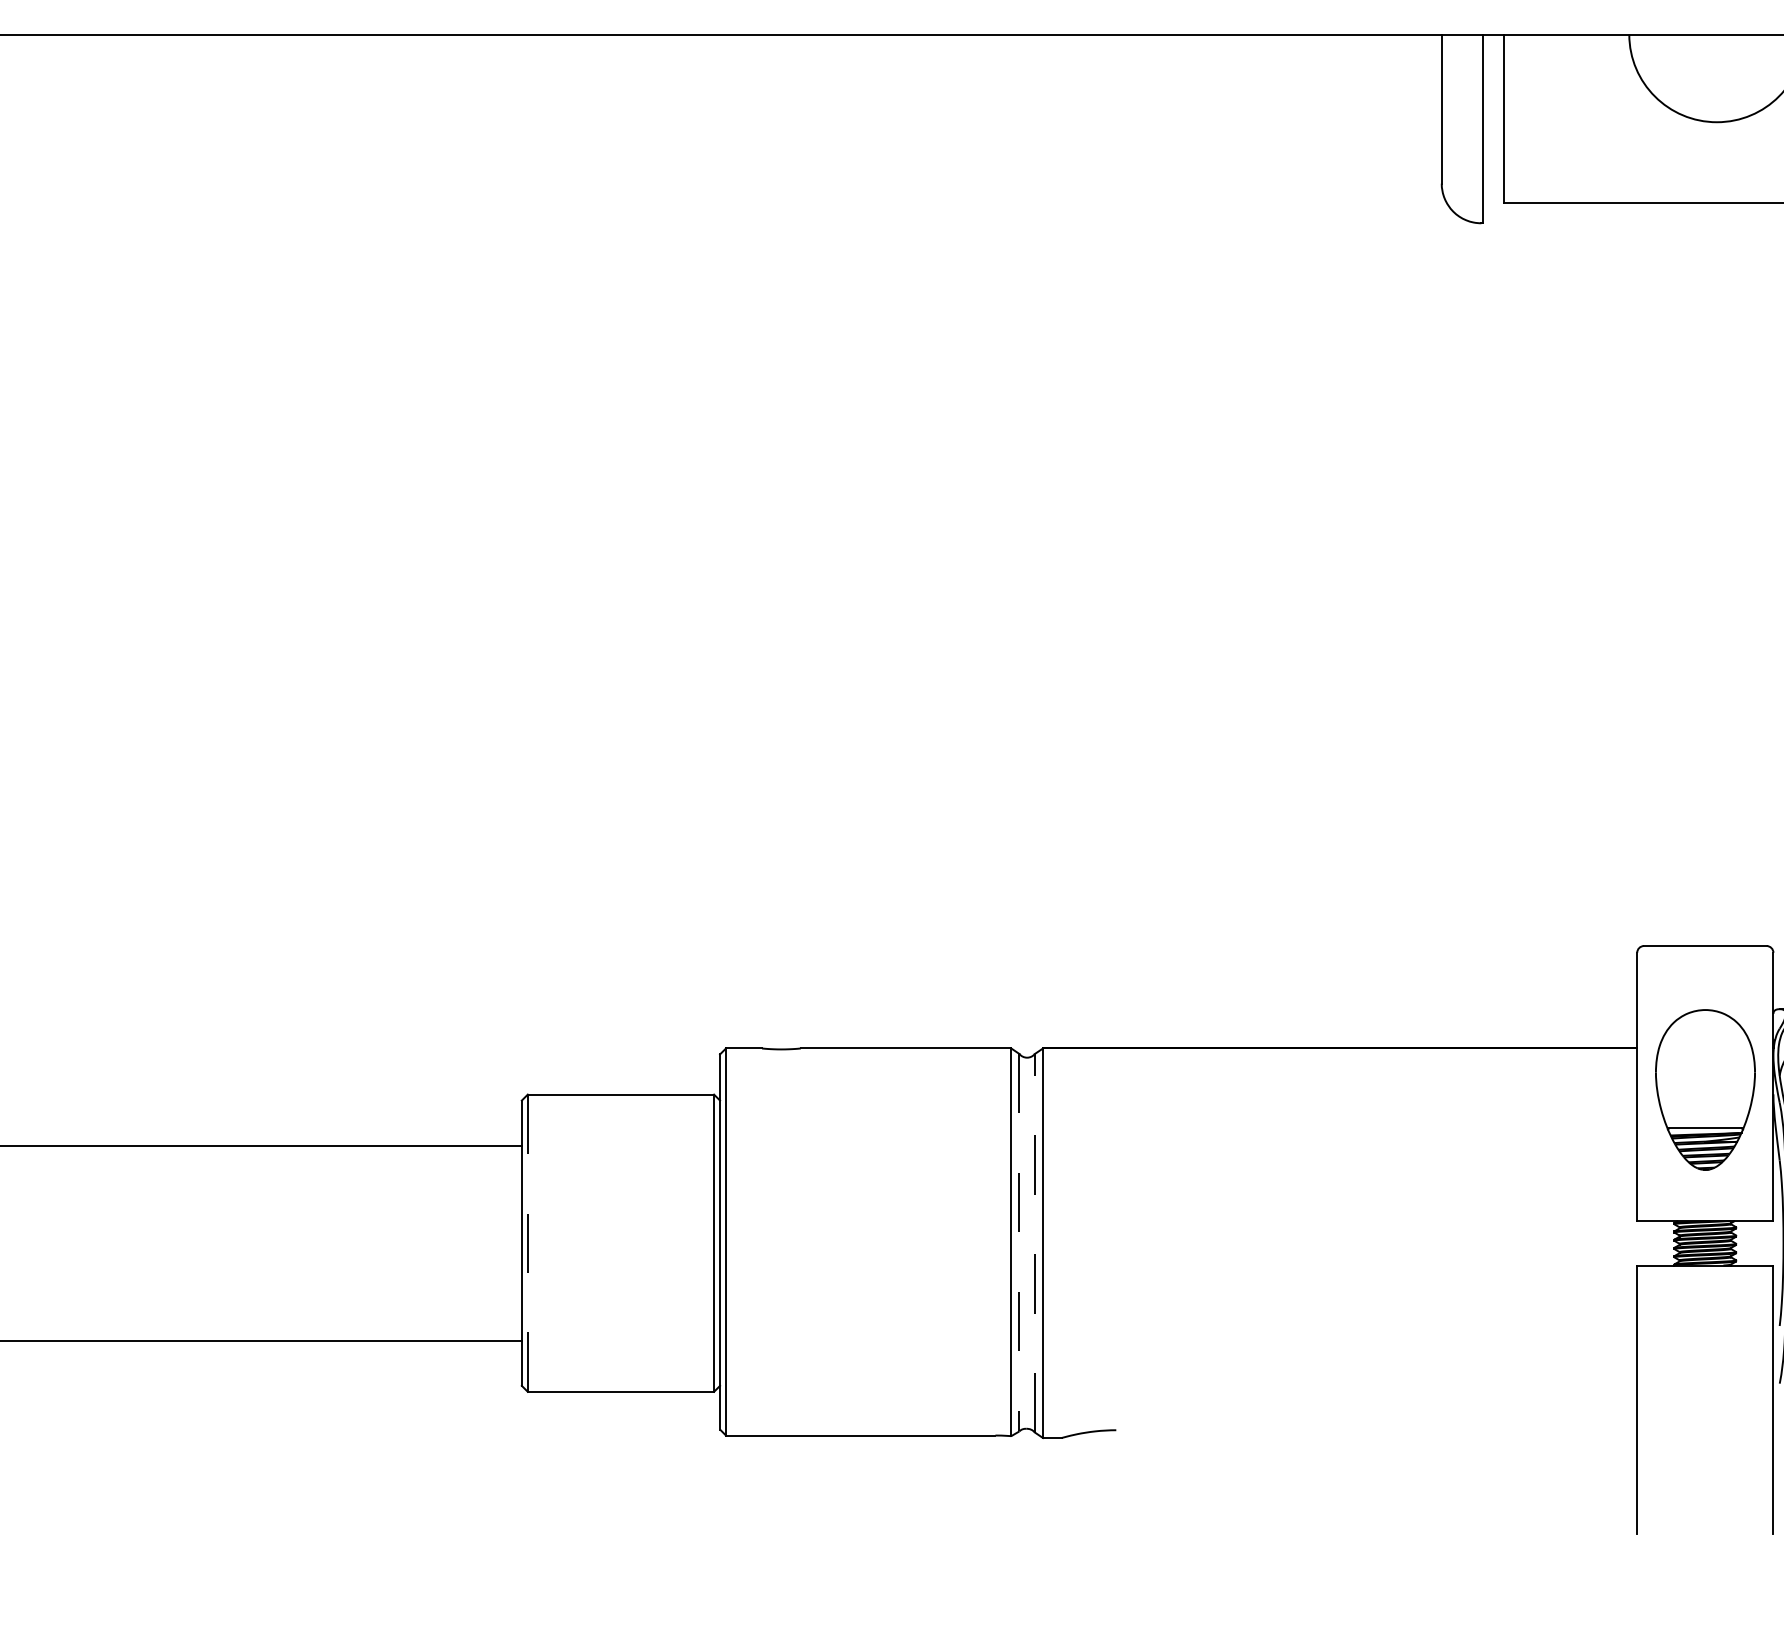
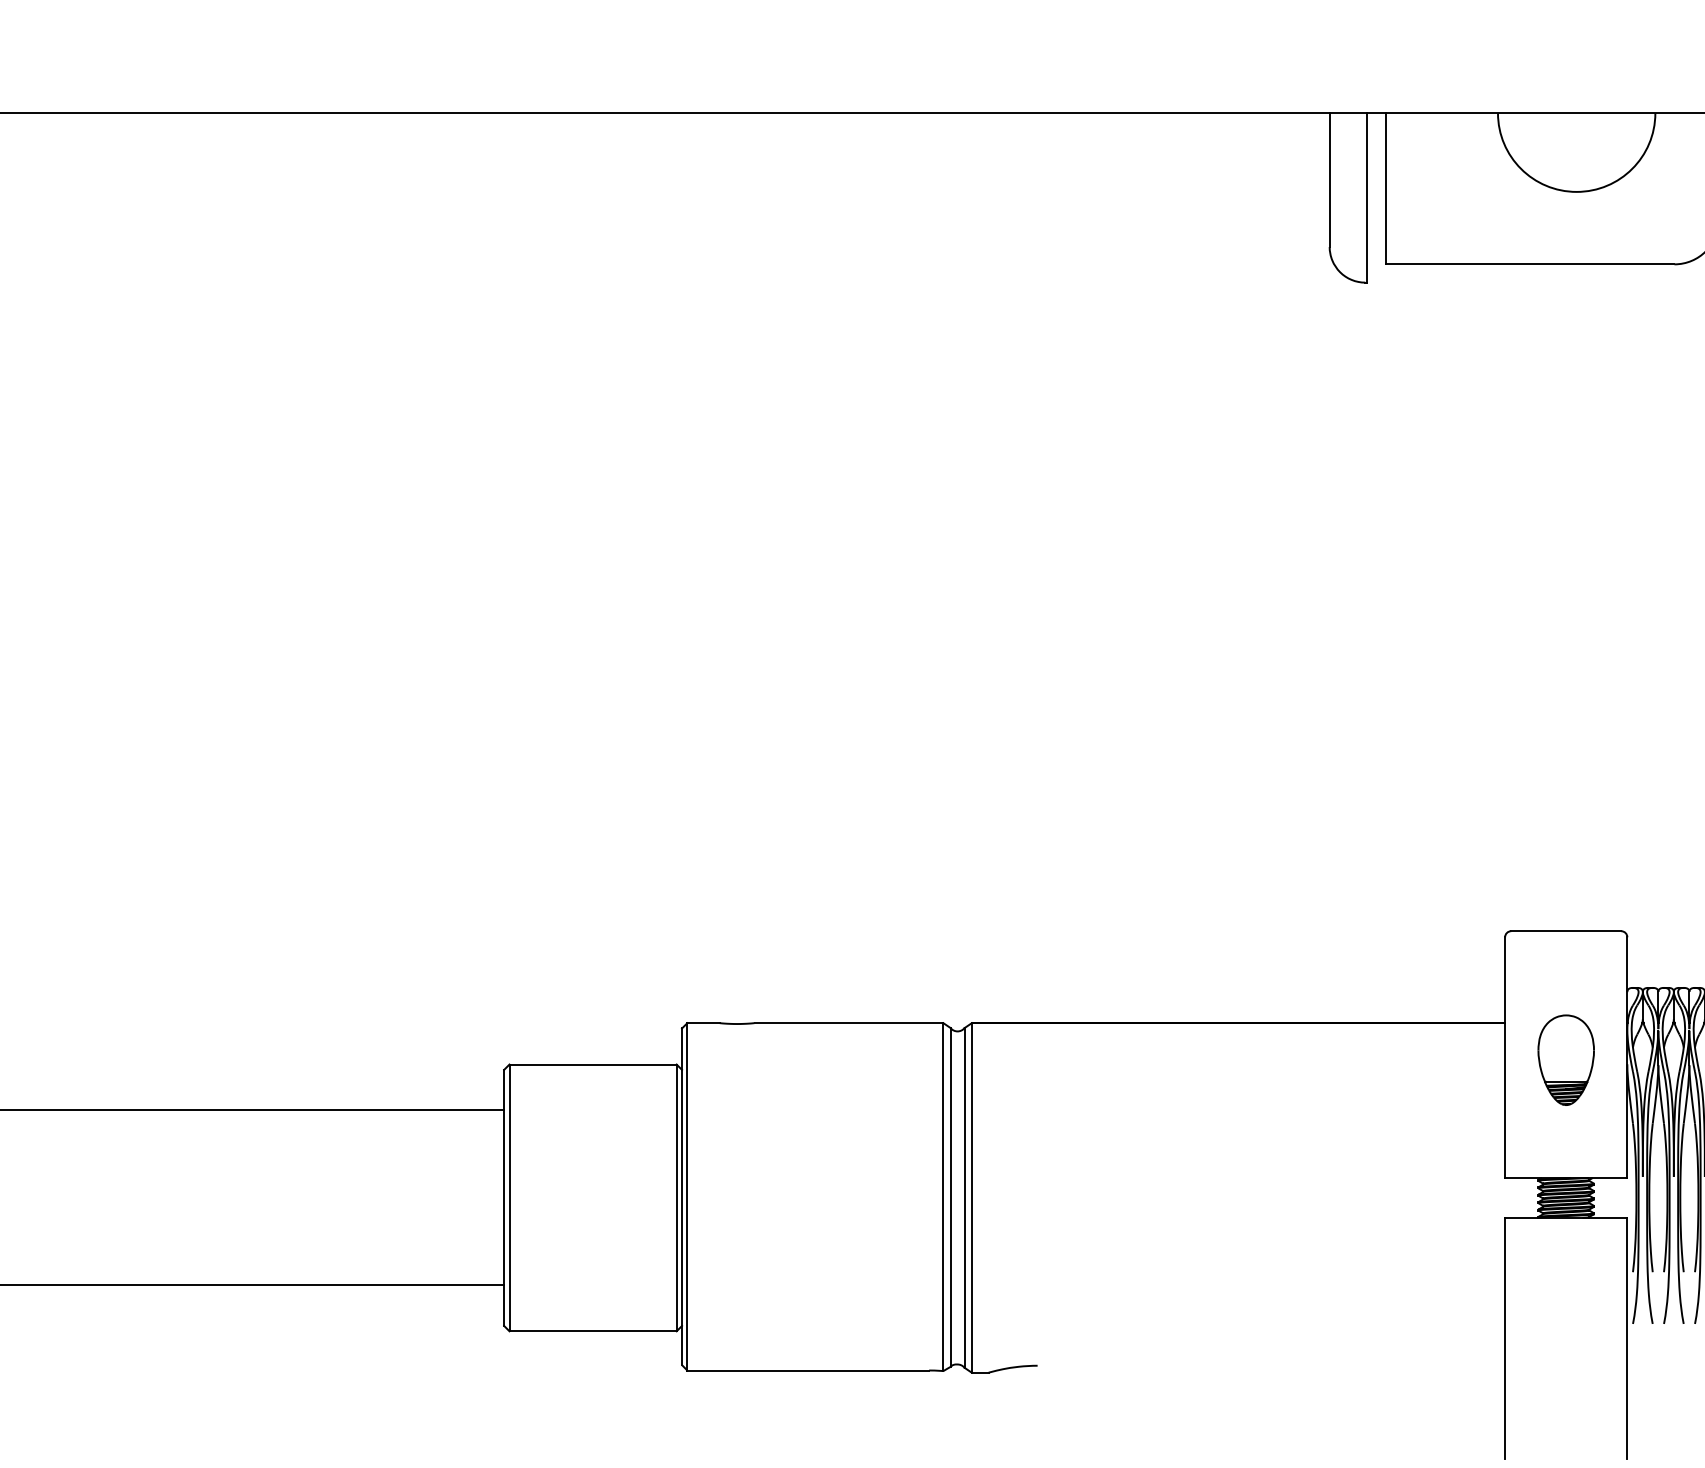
part: (1704, 1088) -> (1565, 1059), size x0.62
line: (1034, 1242) -> (964, 1197), dashed -> solid
line: (527, 1243) -> (509, 1198), dashed -> solid
line: (1019, 1243) -> (950, 1198), dashed -> solid

